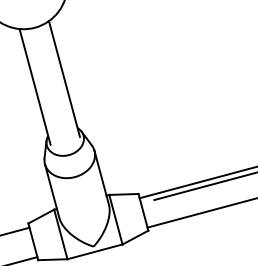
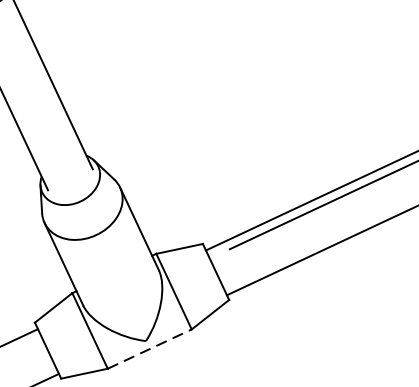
line: (95, 251) -> (150, 348), solid -> dashed

